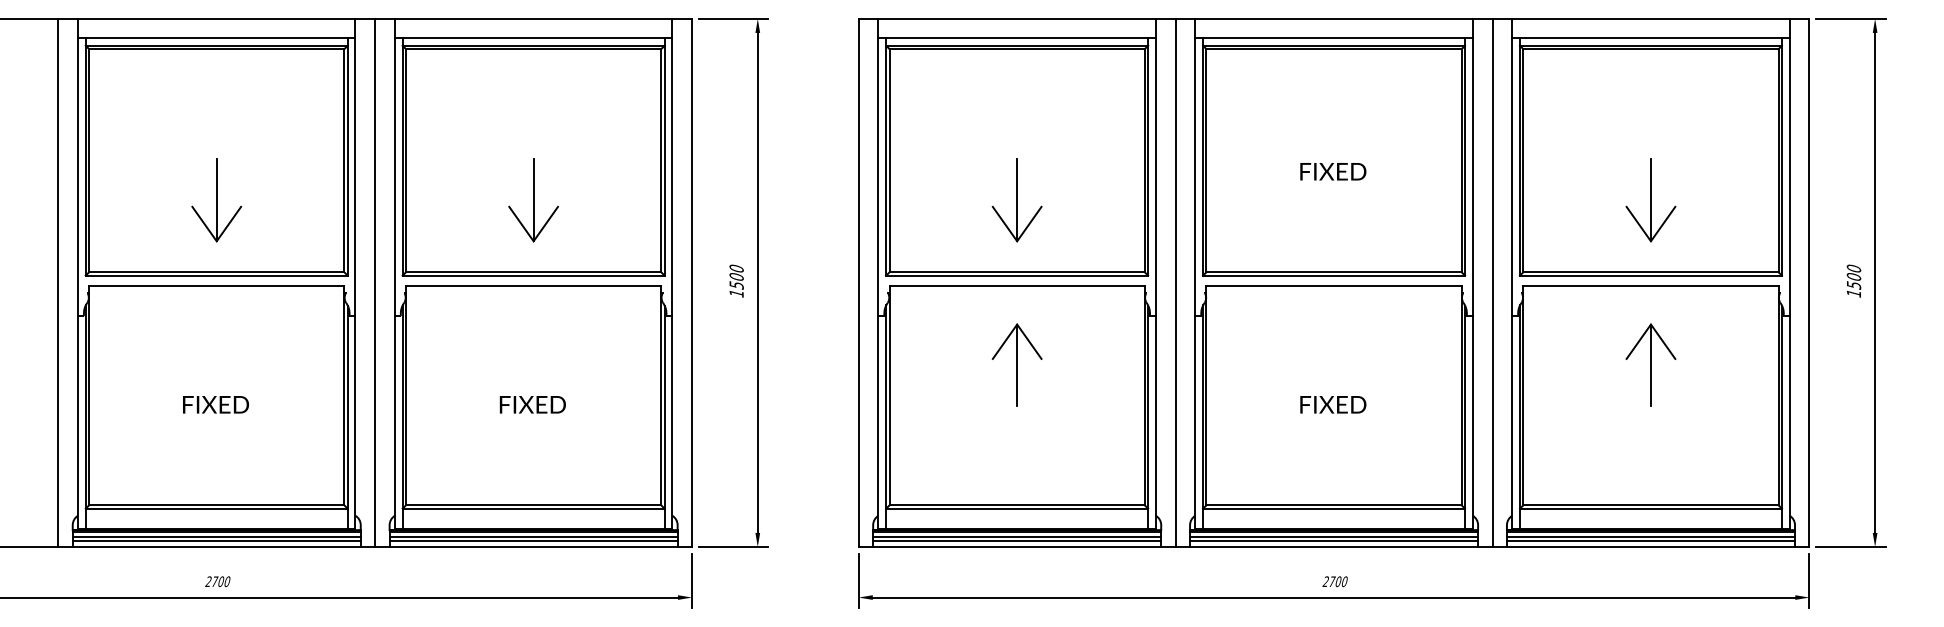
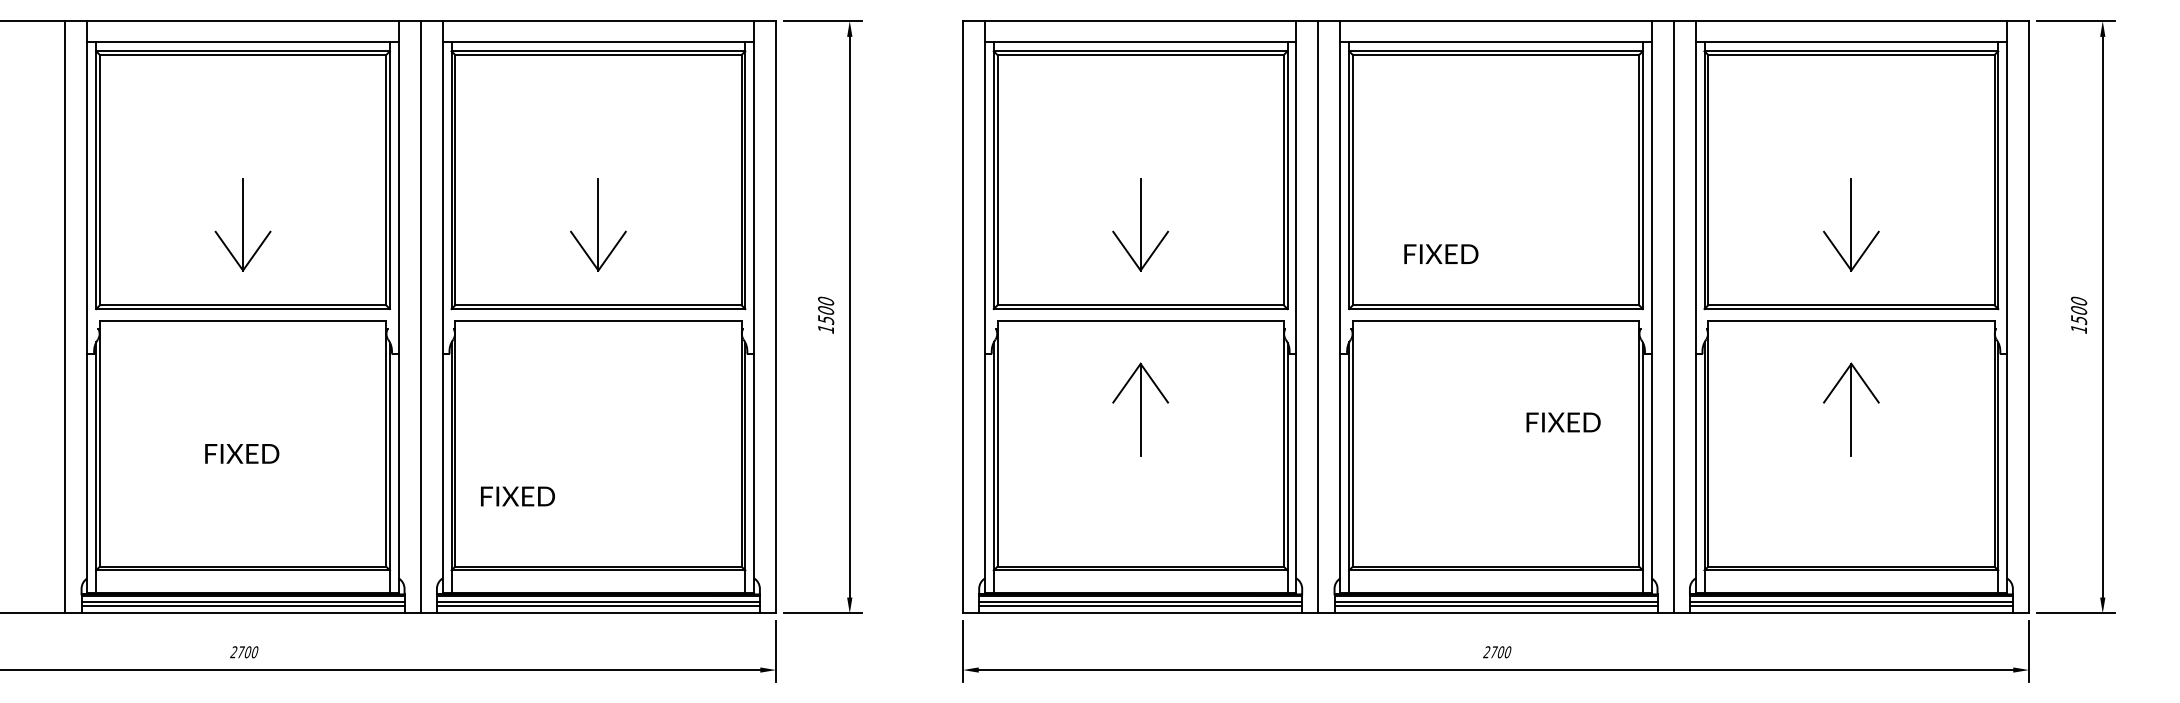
text: (1333, 171) -> (1441, 253), moved
text: (532, 404) -> (517, 496), moved
text: (1333, 404) -> (1563, 422), moved

